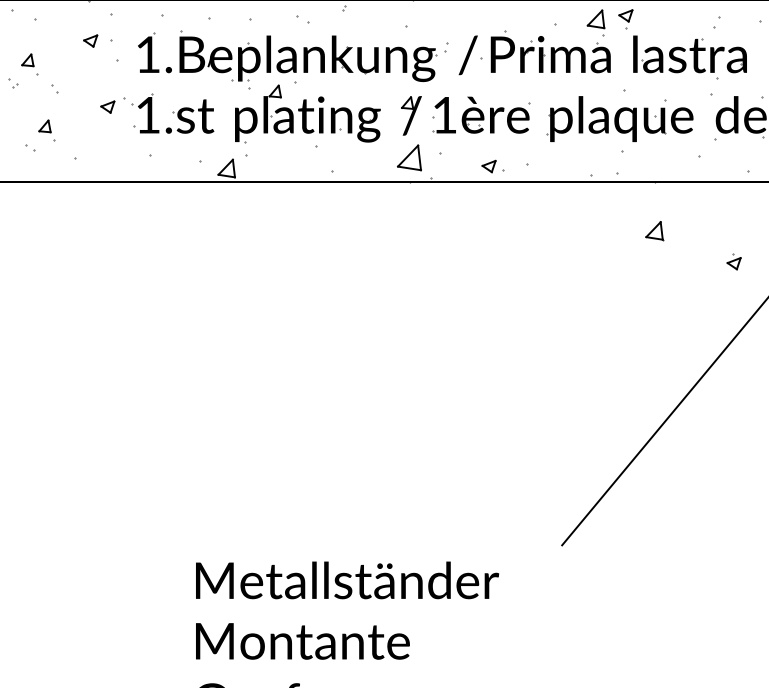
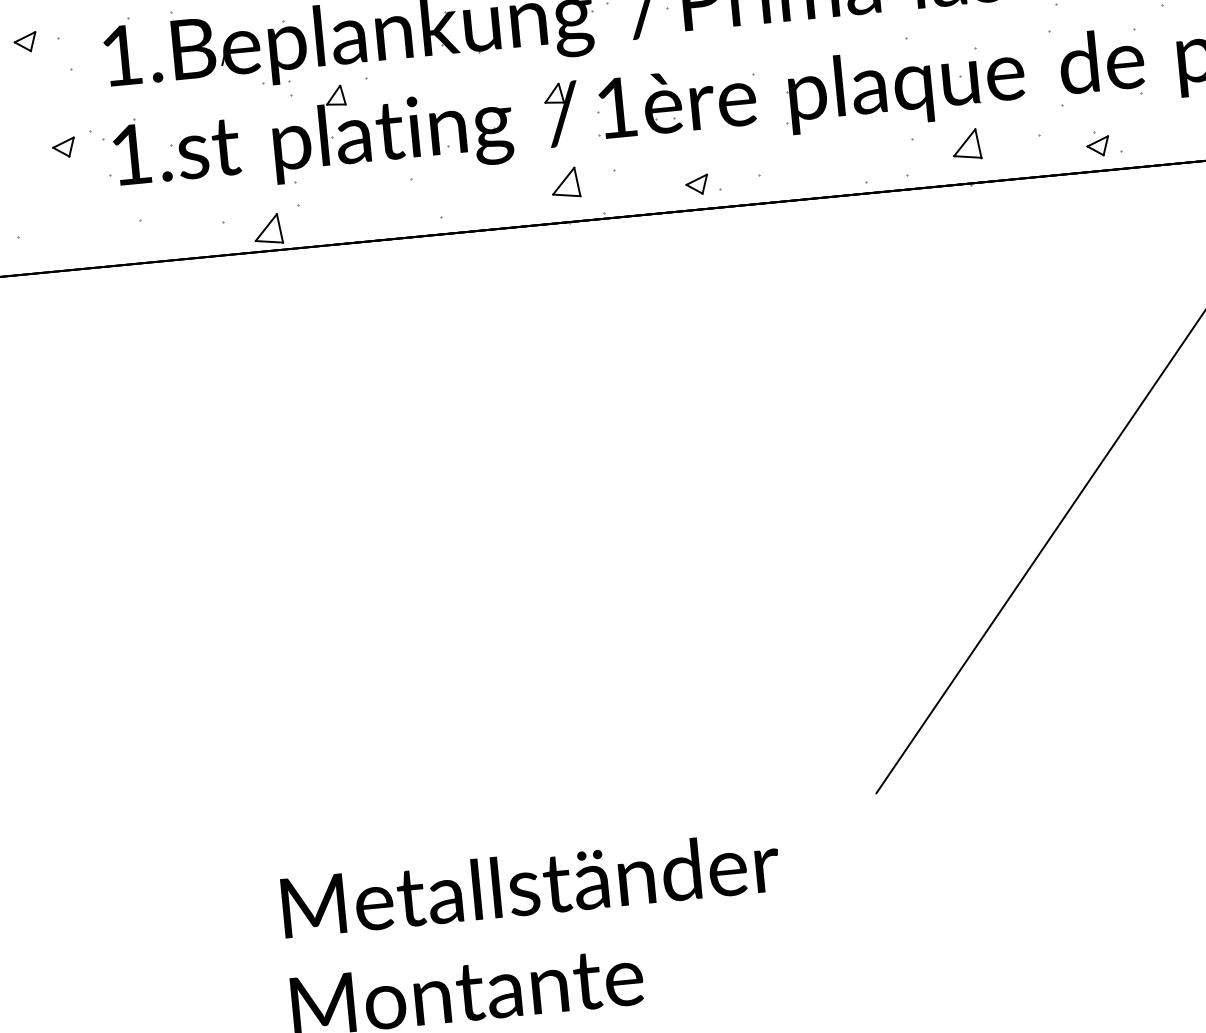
part: (409, 157) -> (565, 182), size x0.71
part: (654, 231) -> (966, 145), moved
part: (733, 261) -> (1096, 143), moved

